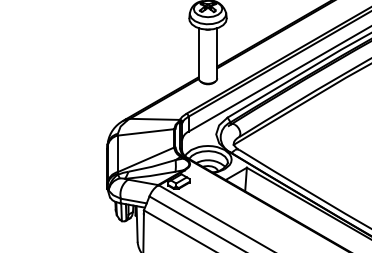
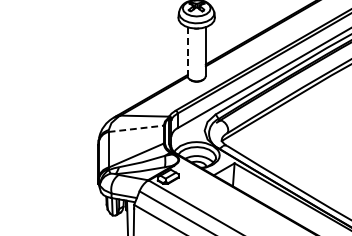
line: (198, 53) -> (187, 51), solid -> dashed
line: (146, 132) -> (136, 128), solid -> dashed

